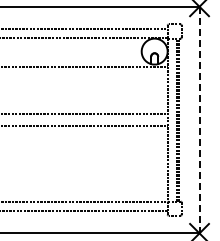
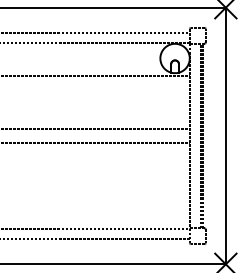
line: (199, 120) -> (225, 136), dashed -> solid

